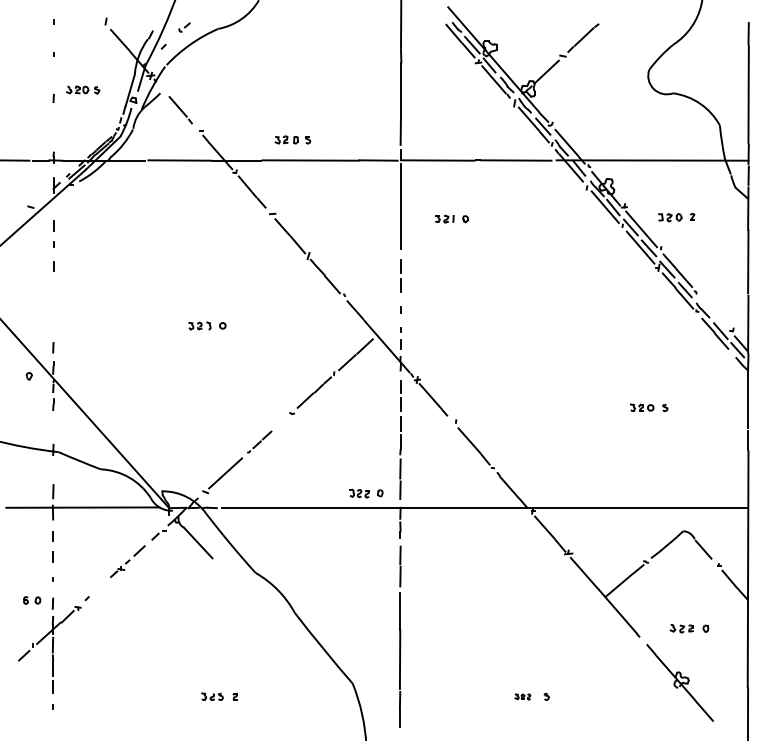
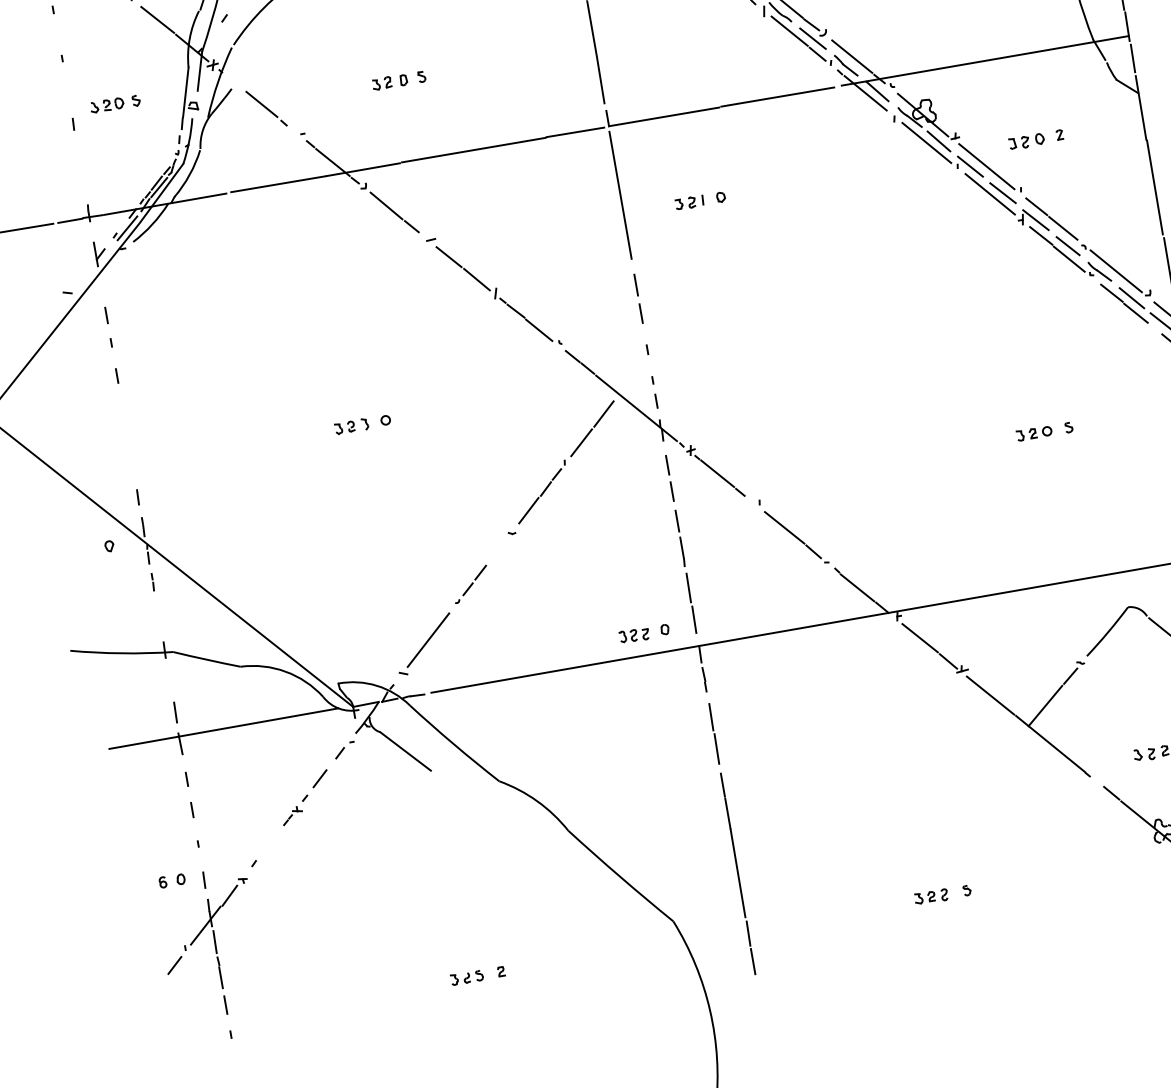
part: (292, 139) -> (398, 80), moved
line: (713, 311) -> (1115, 270), added
part: (522, 696) -> (930, 896), size x1.43

